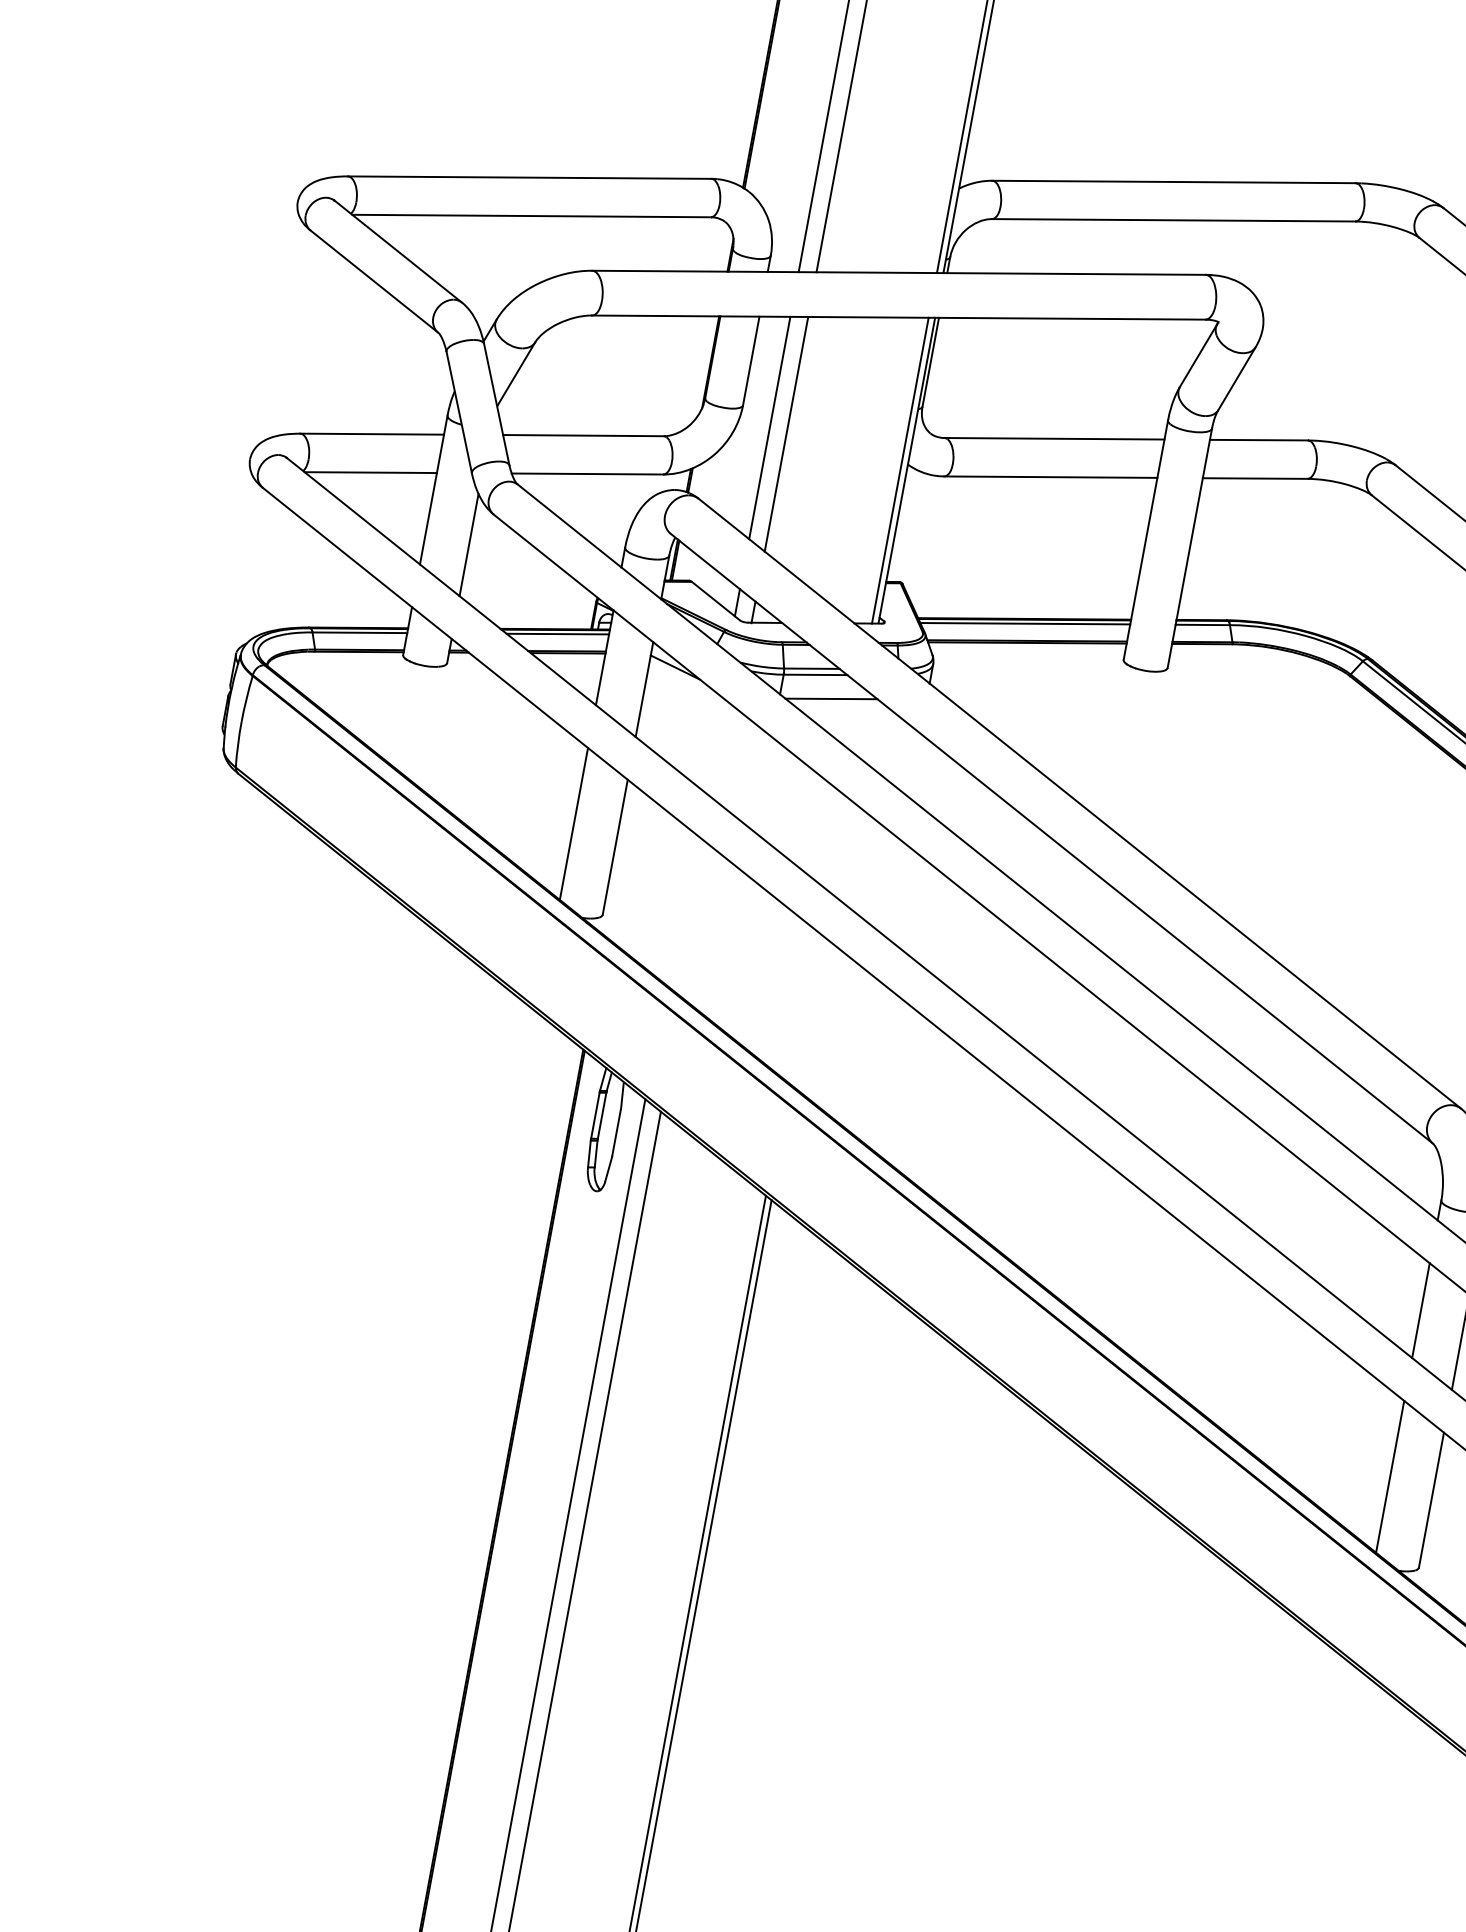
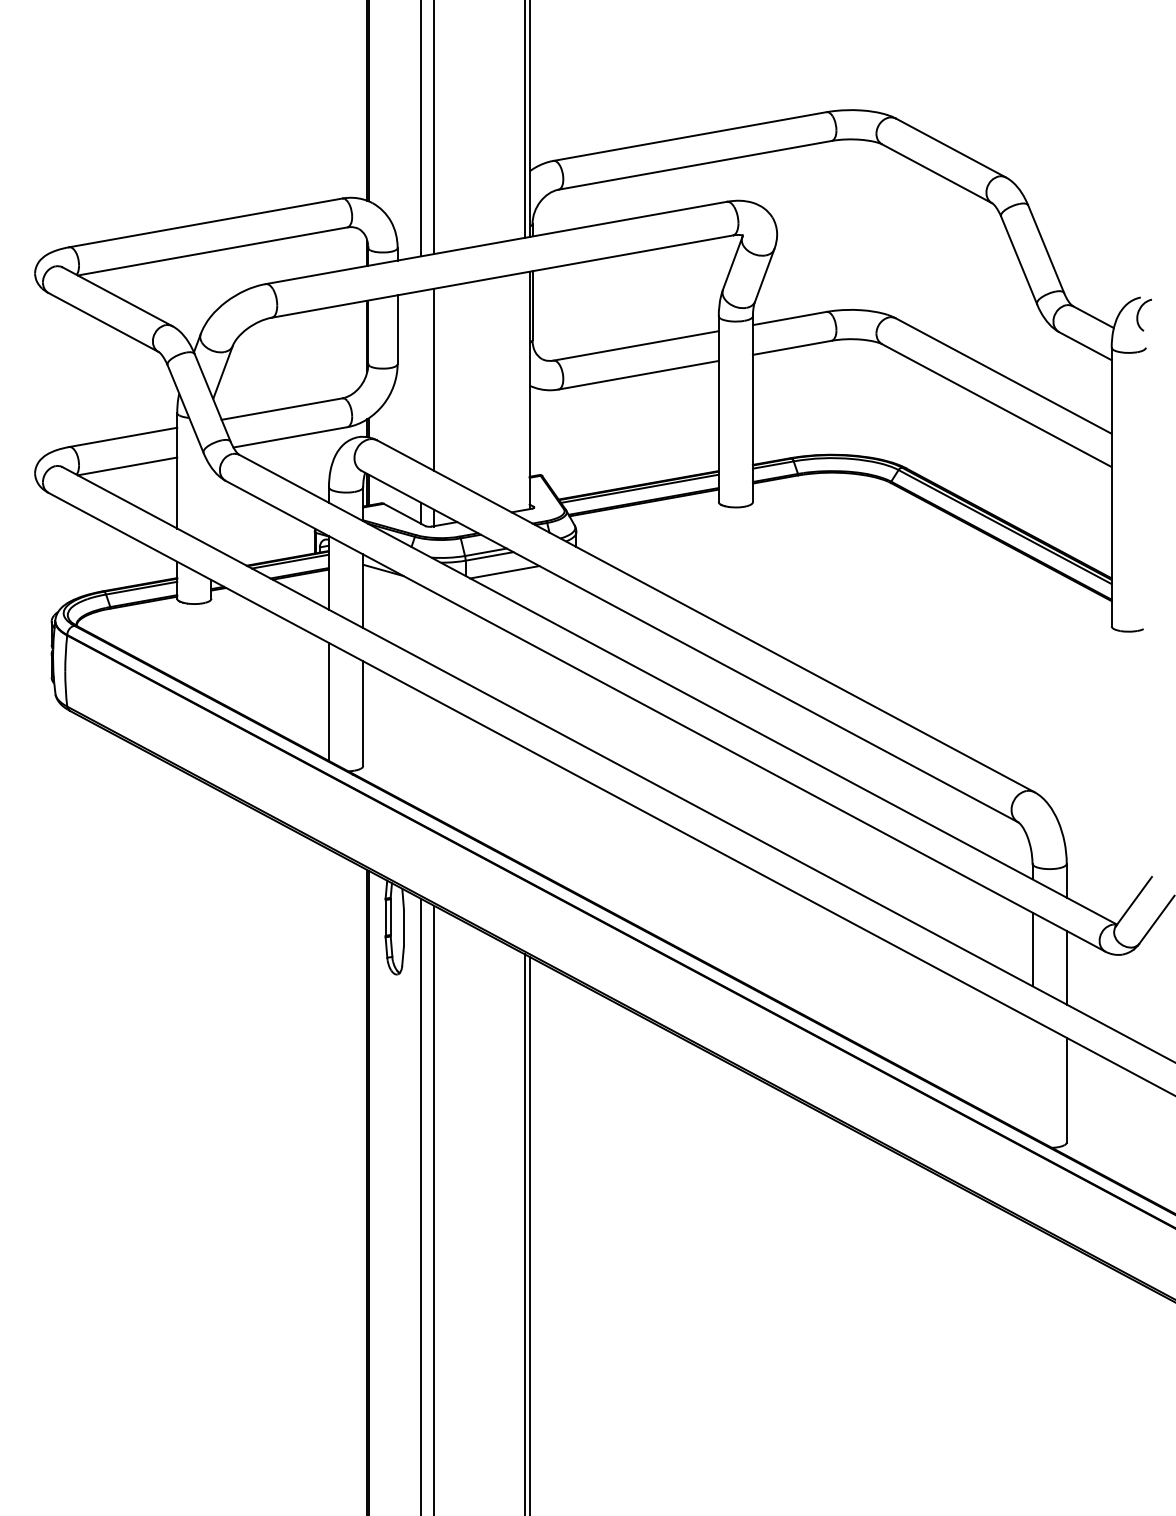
line: (769, 427) -> (420, 377), removed
line: (899, 470) -> (524, 391), removed
line: (469, 544) -> (211, 506), removed
line: (1390, 1476) -> (1032, 1078), removed

